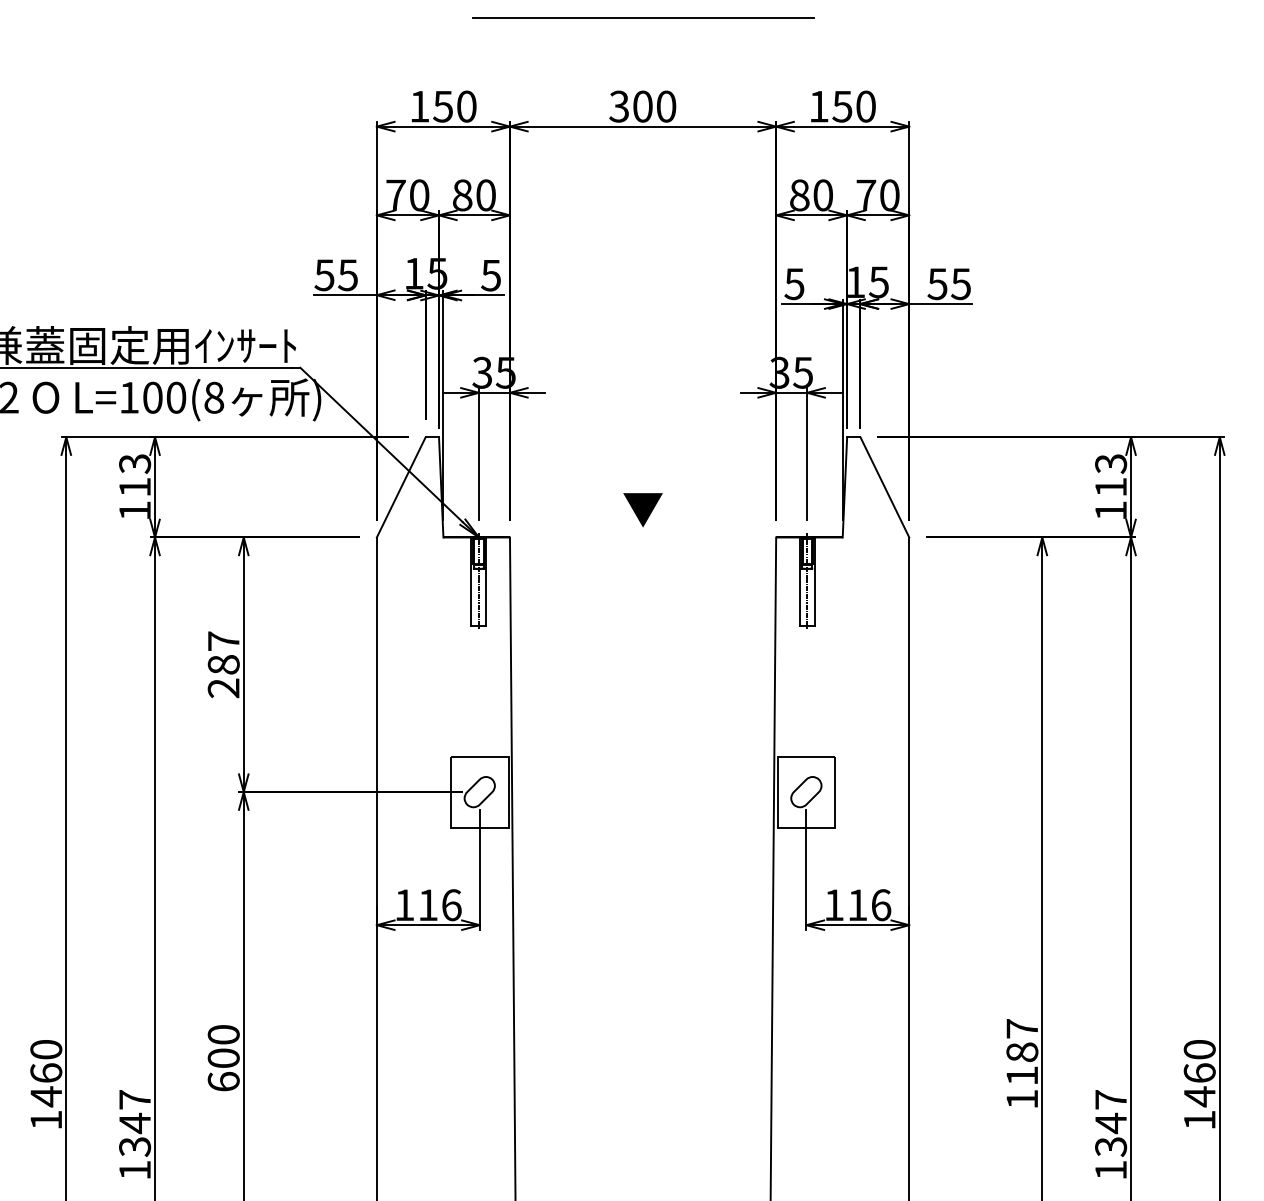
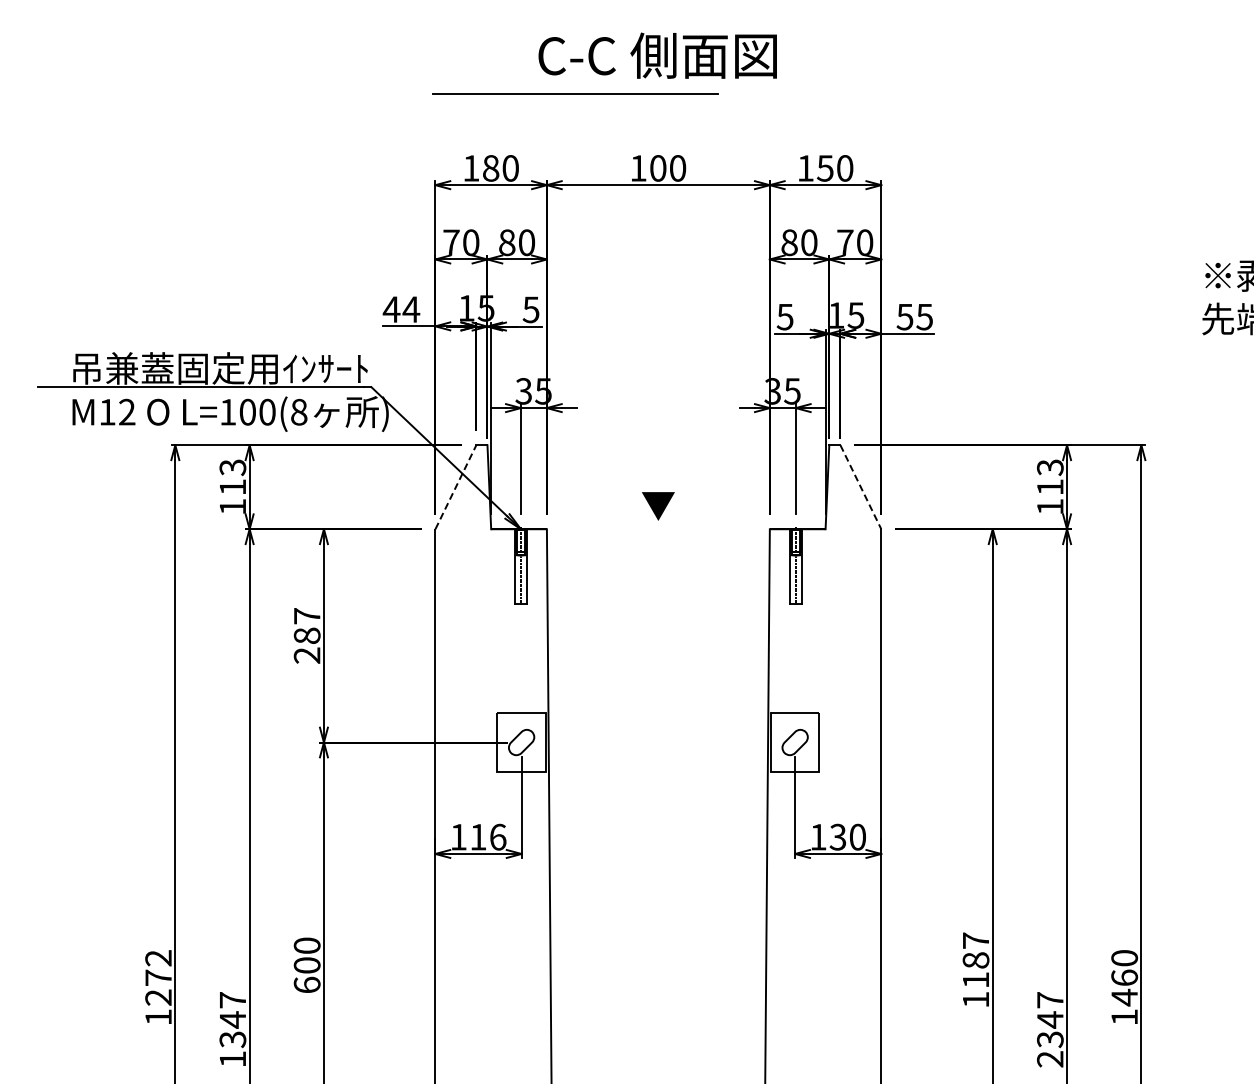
line: (643, 17) -> (575, 93), moved
text: (442, 106) -> (490, 168), 150 -> 180
text: (619, 106) -> (638, 168), 300 -> 100
text: (336, 275) -> (401, 309), 55 -> 44
line: (400, 487) -> (455, 487), solid -> dashed
line: (884, 487) -> (860, 487), solid -> dashed
text: (868, 904) -> (847, 836), 116 -> 130
text: (46, 1073) -> (158, 978), 1460 -> 1272
text: (1111, 1170) -> (1050, 1059), 1347 -> 2347

